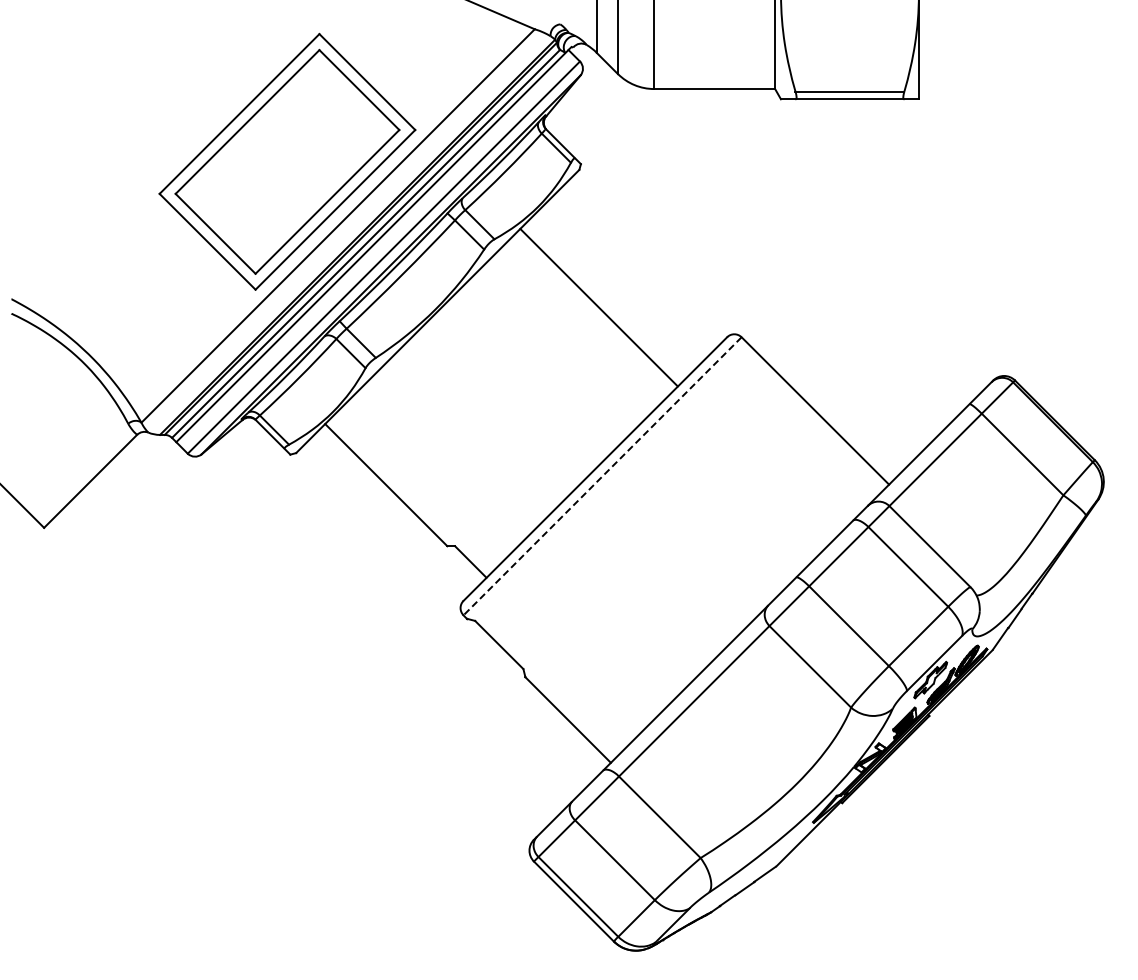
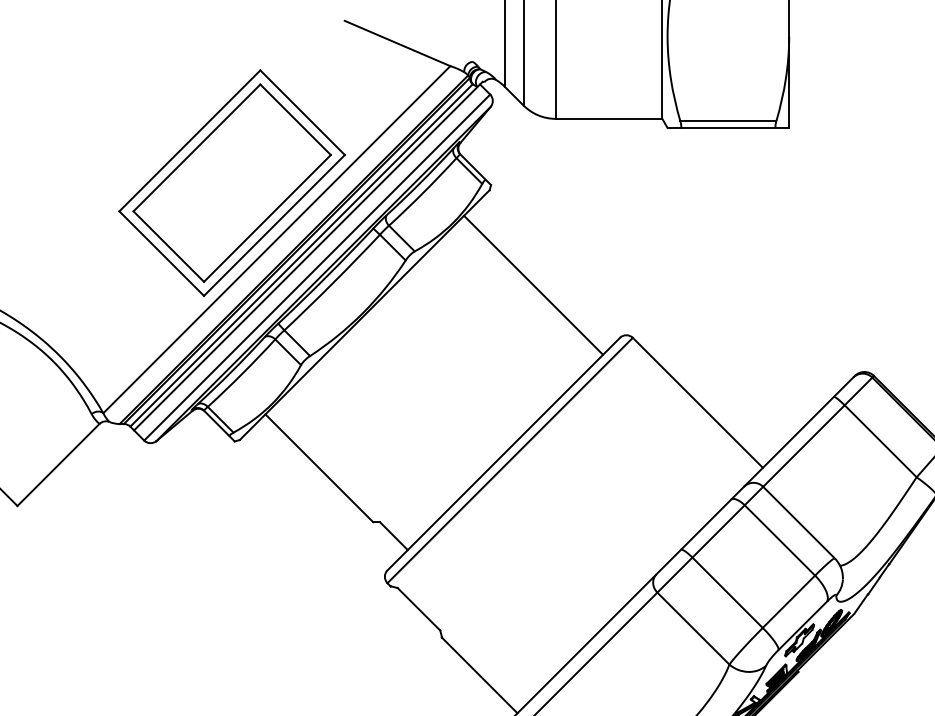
line: (598, 307) -> (533, 285), moved
line: (602, 476) -> (510, 460), dashed -> solid

